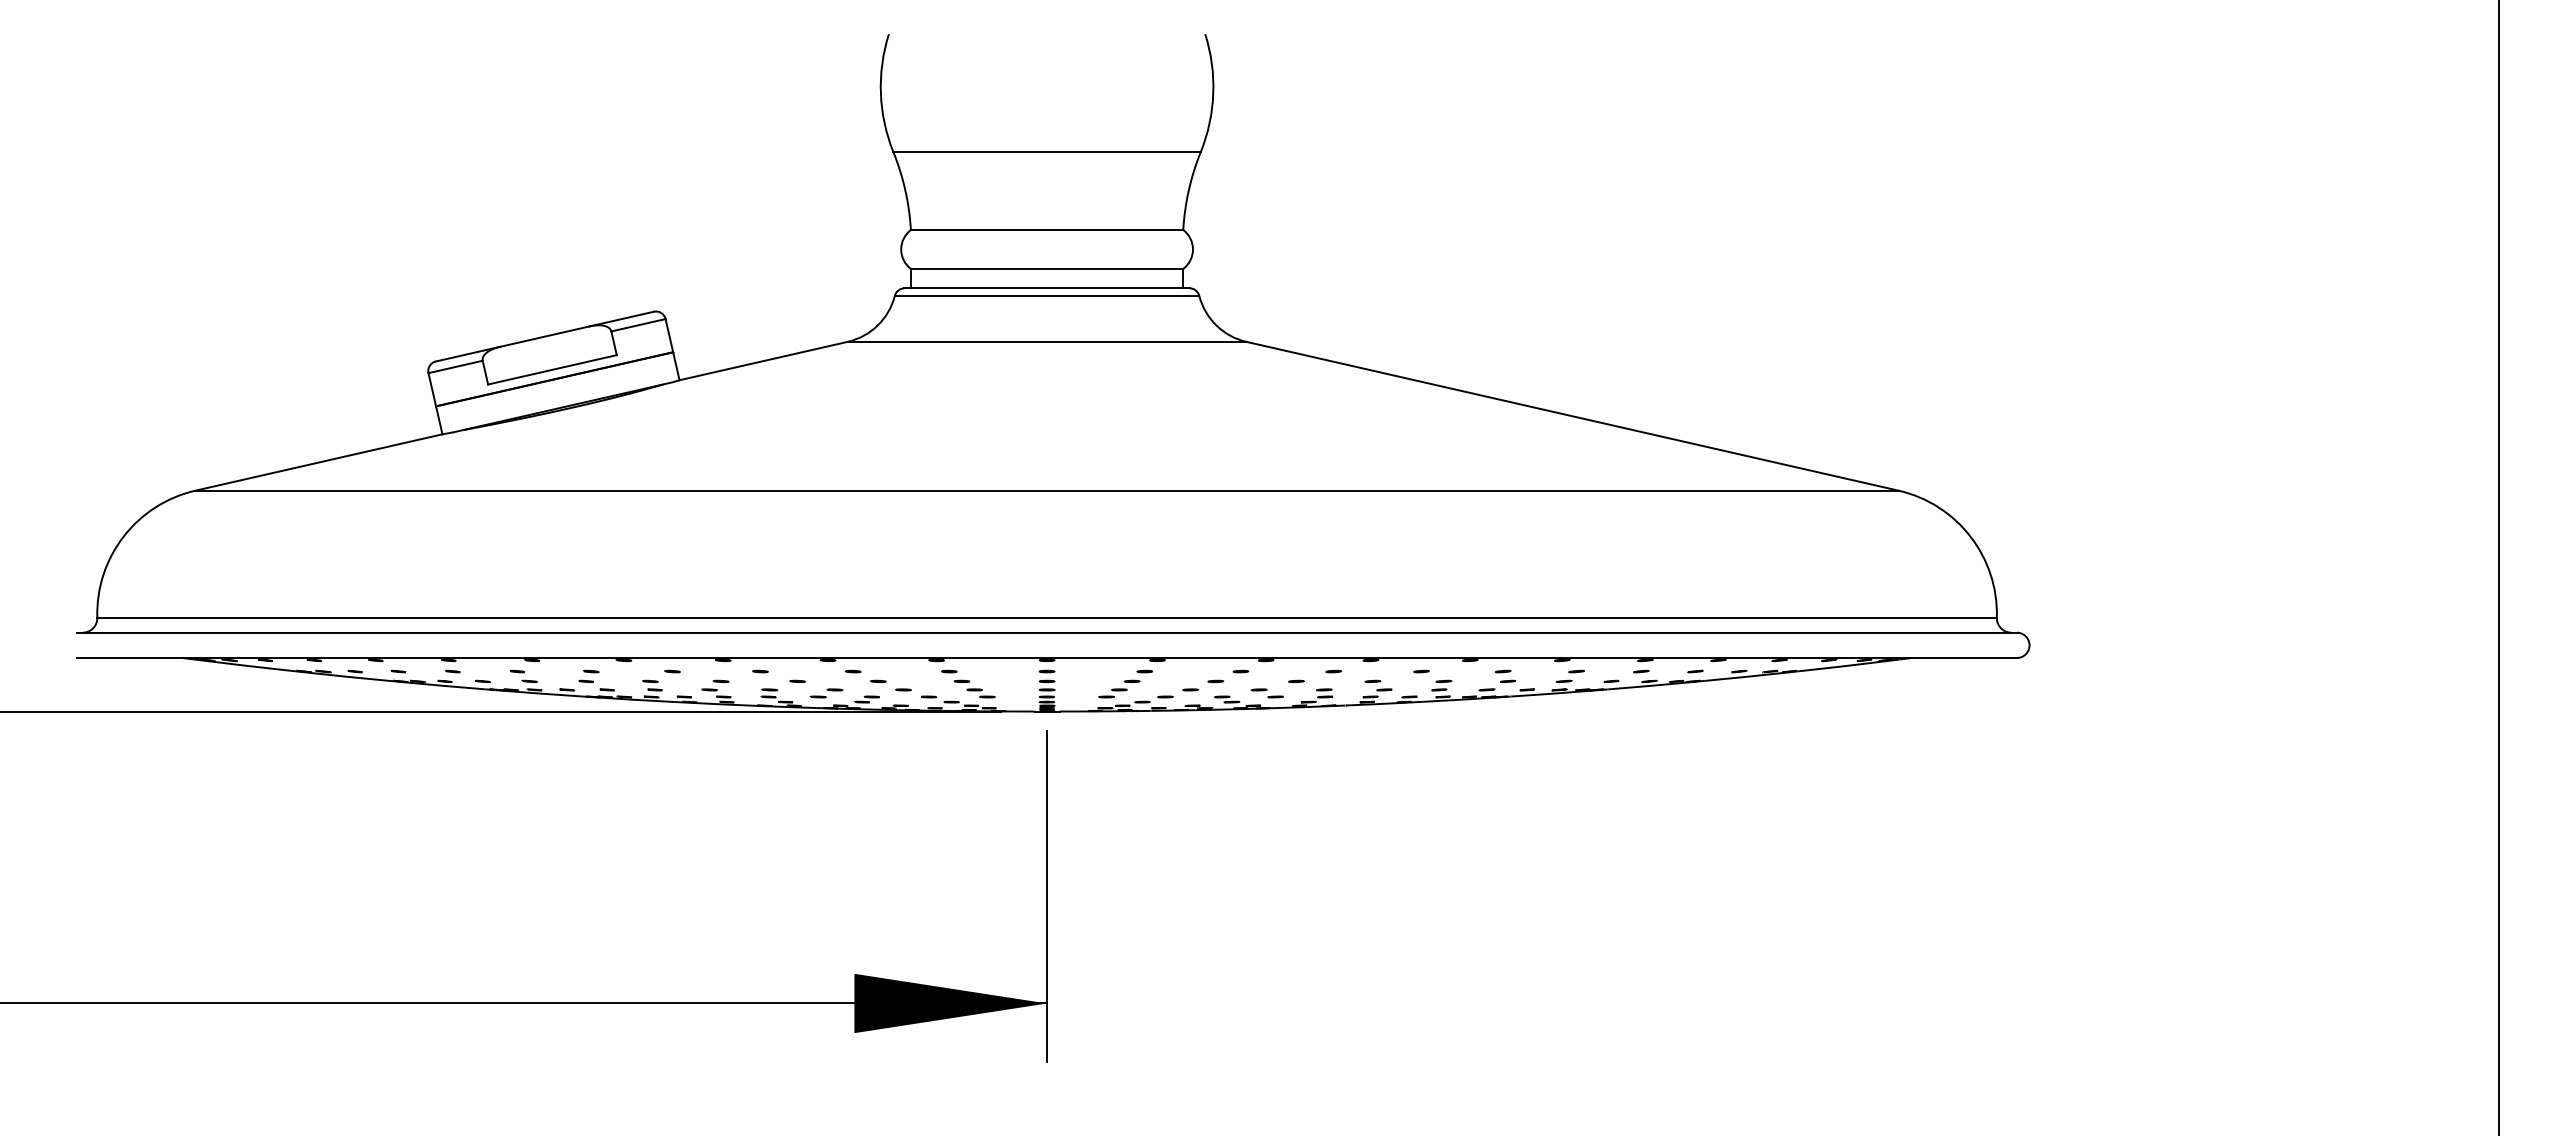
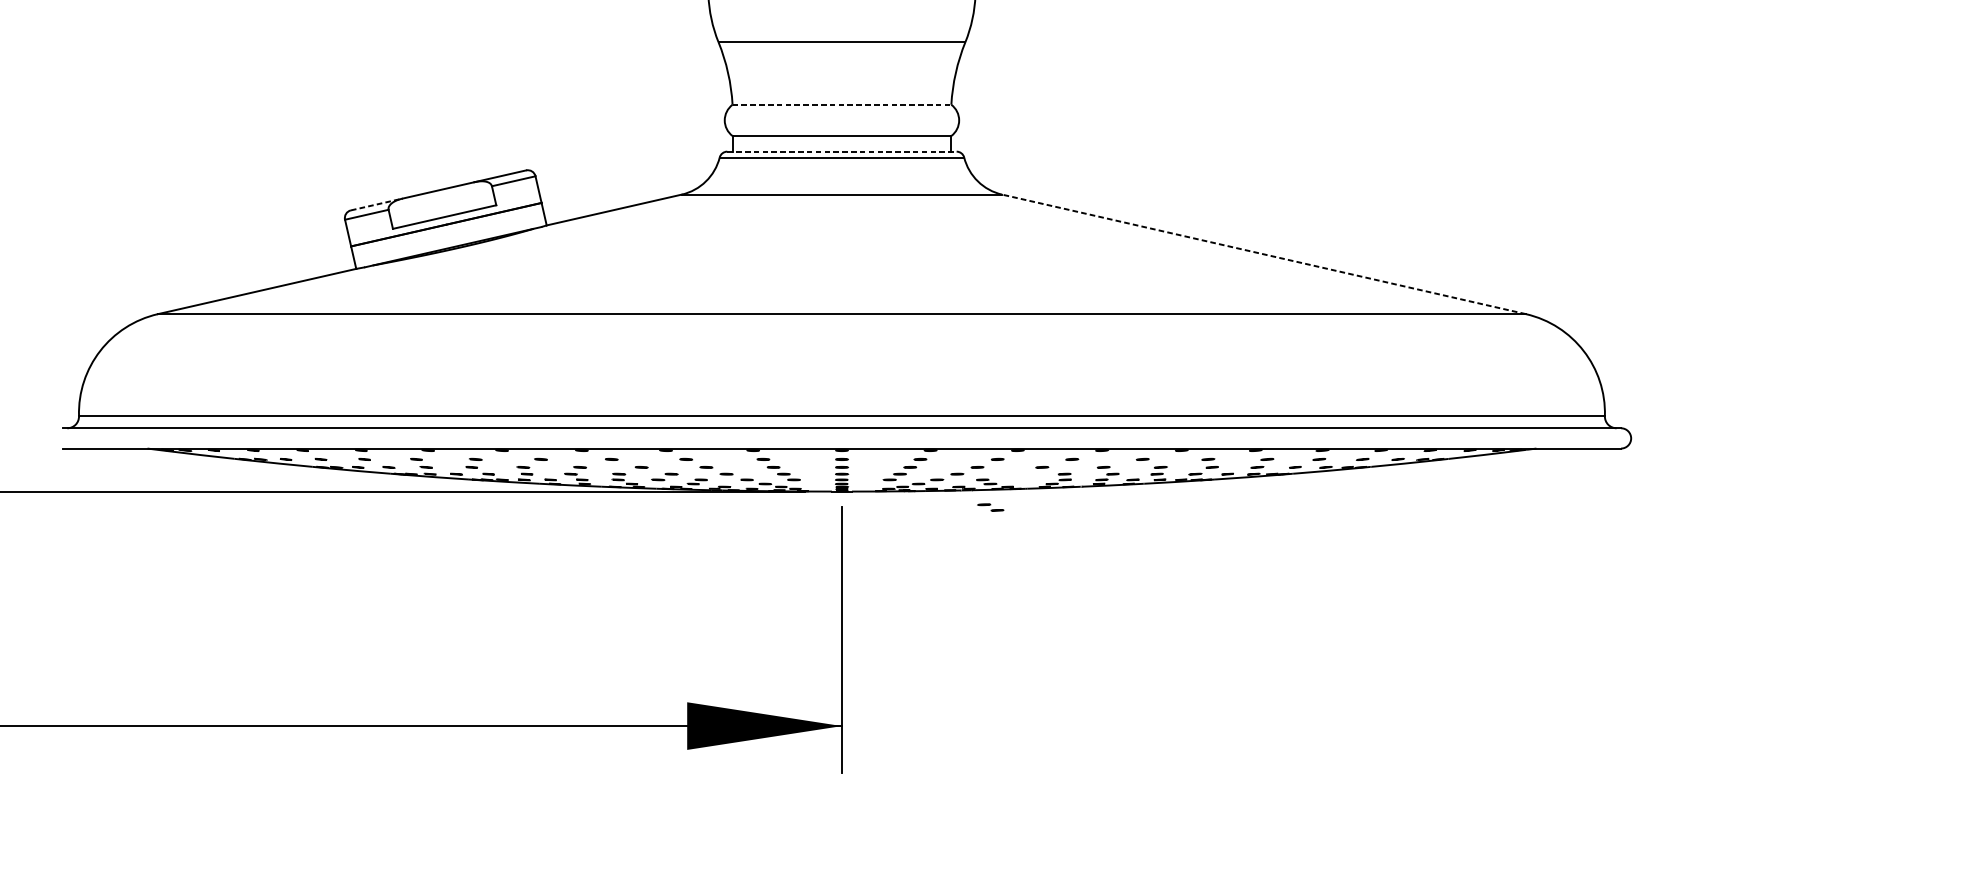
line: (1047, 230) -> (842, 105), solid -> dashed
line: (1047, 288) -> (842, 151), solid -> dashed
line: (468, 354) -> (377, 204), solid -> dashed
line: (1572, 416) -> (1264, 254), solid -> dashed
part: (1266, 693) -> (990, 507), moved

